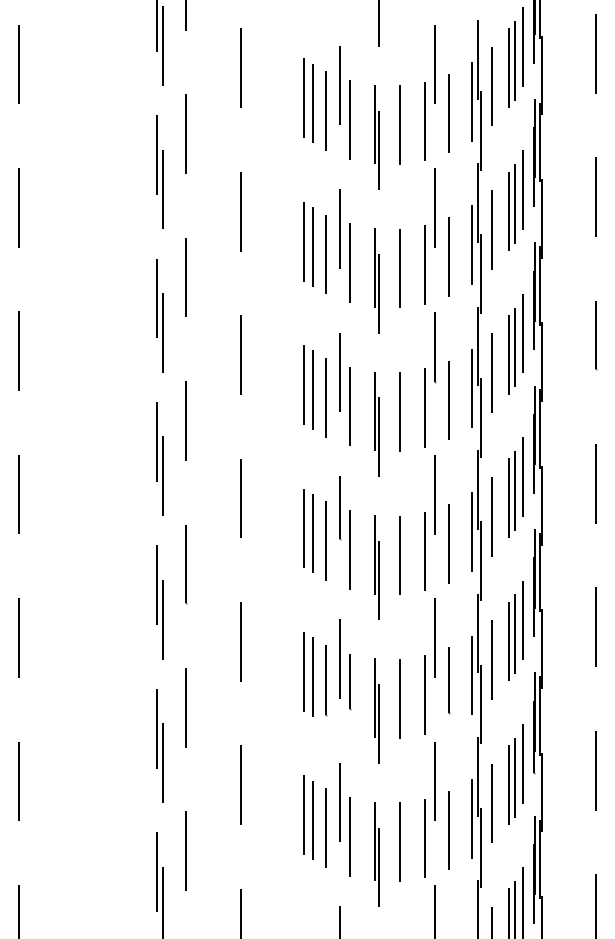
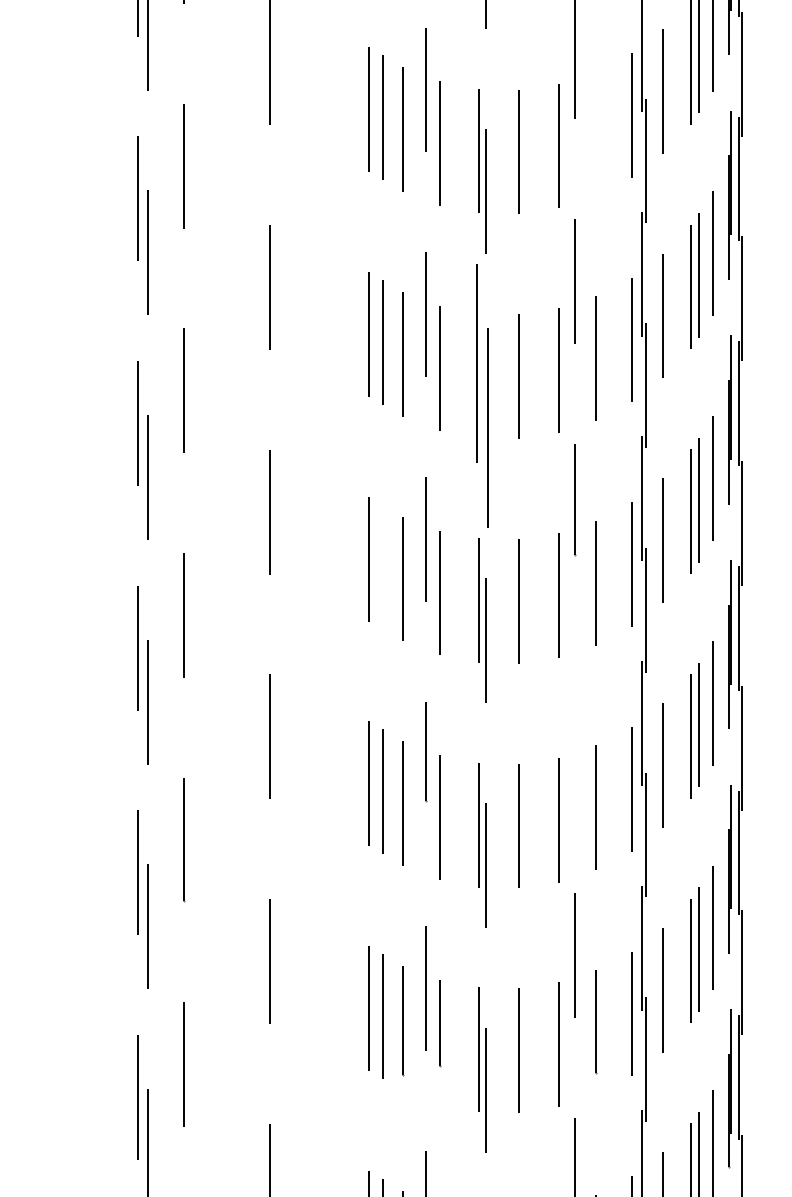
line: (449, 113) -> (596, 133), removed
part: (376, 280) -> (482, 395), size x1.6
line: (313, 390) -> (383, 567), removed
line: (435, 494) -> (574, 730), removed

